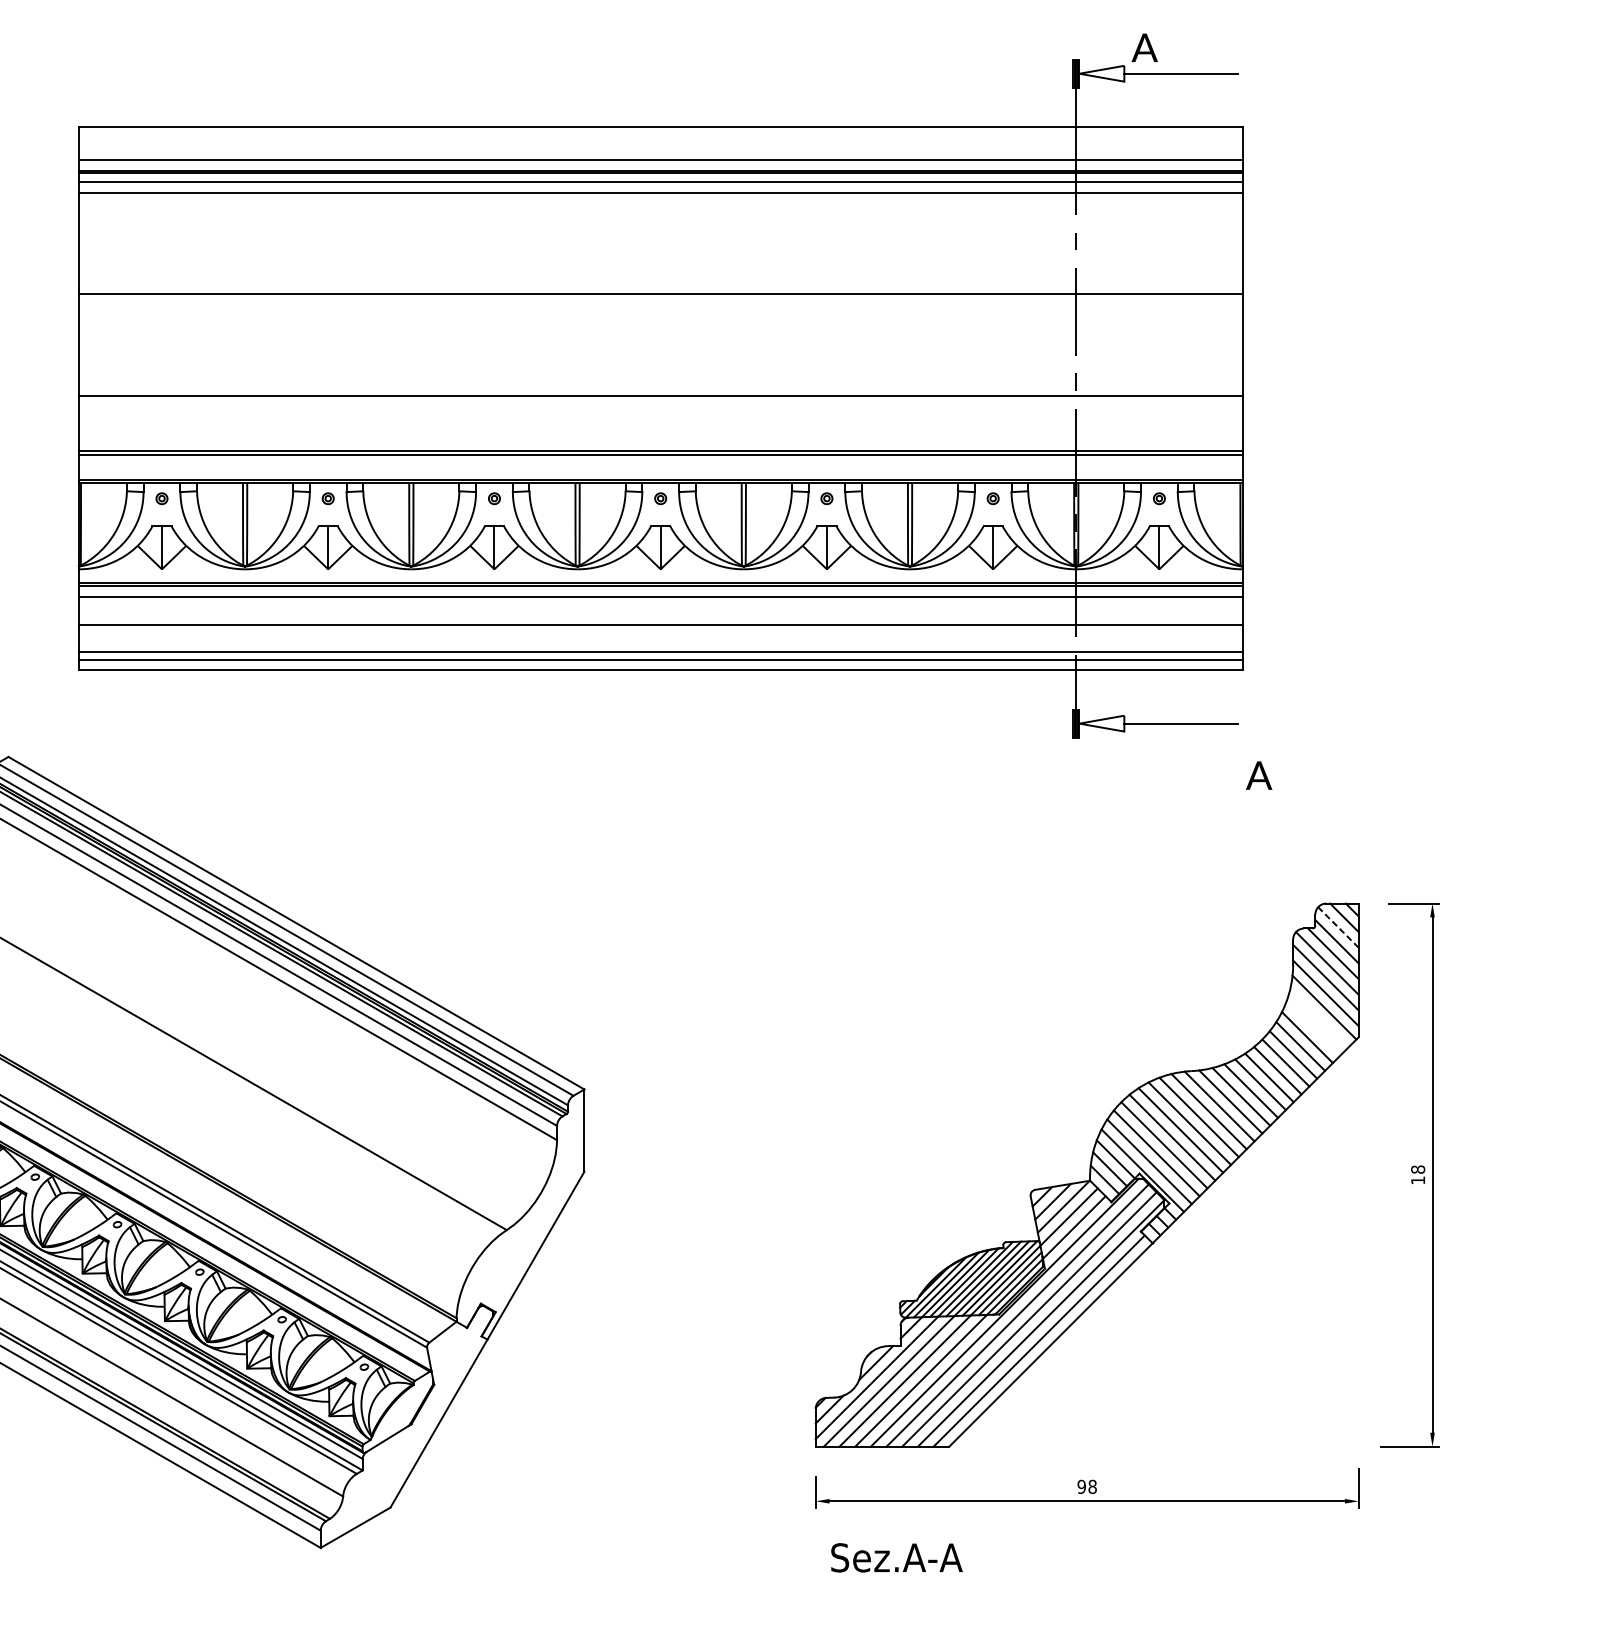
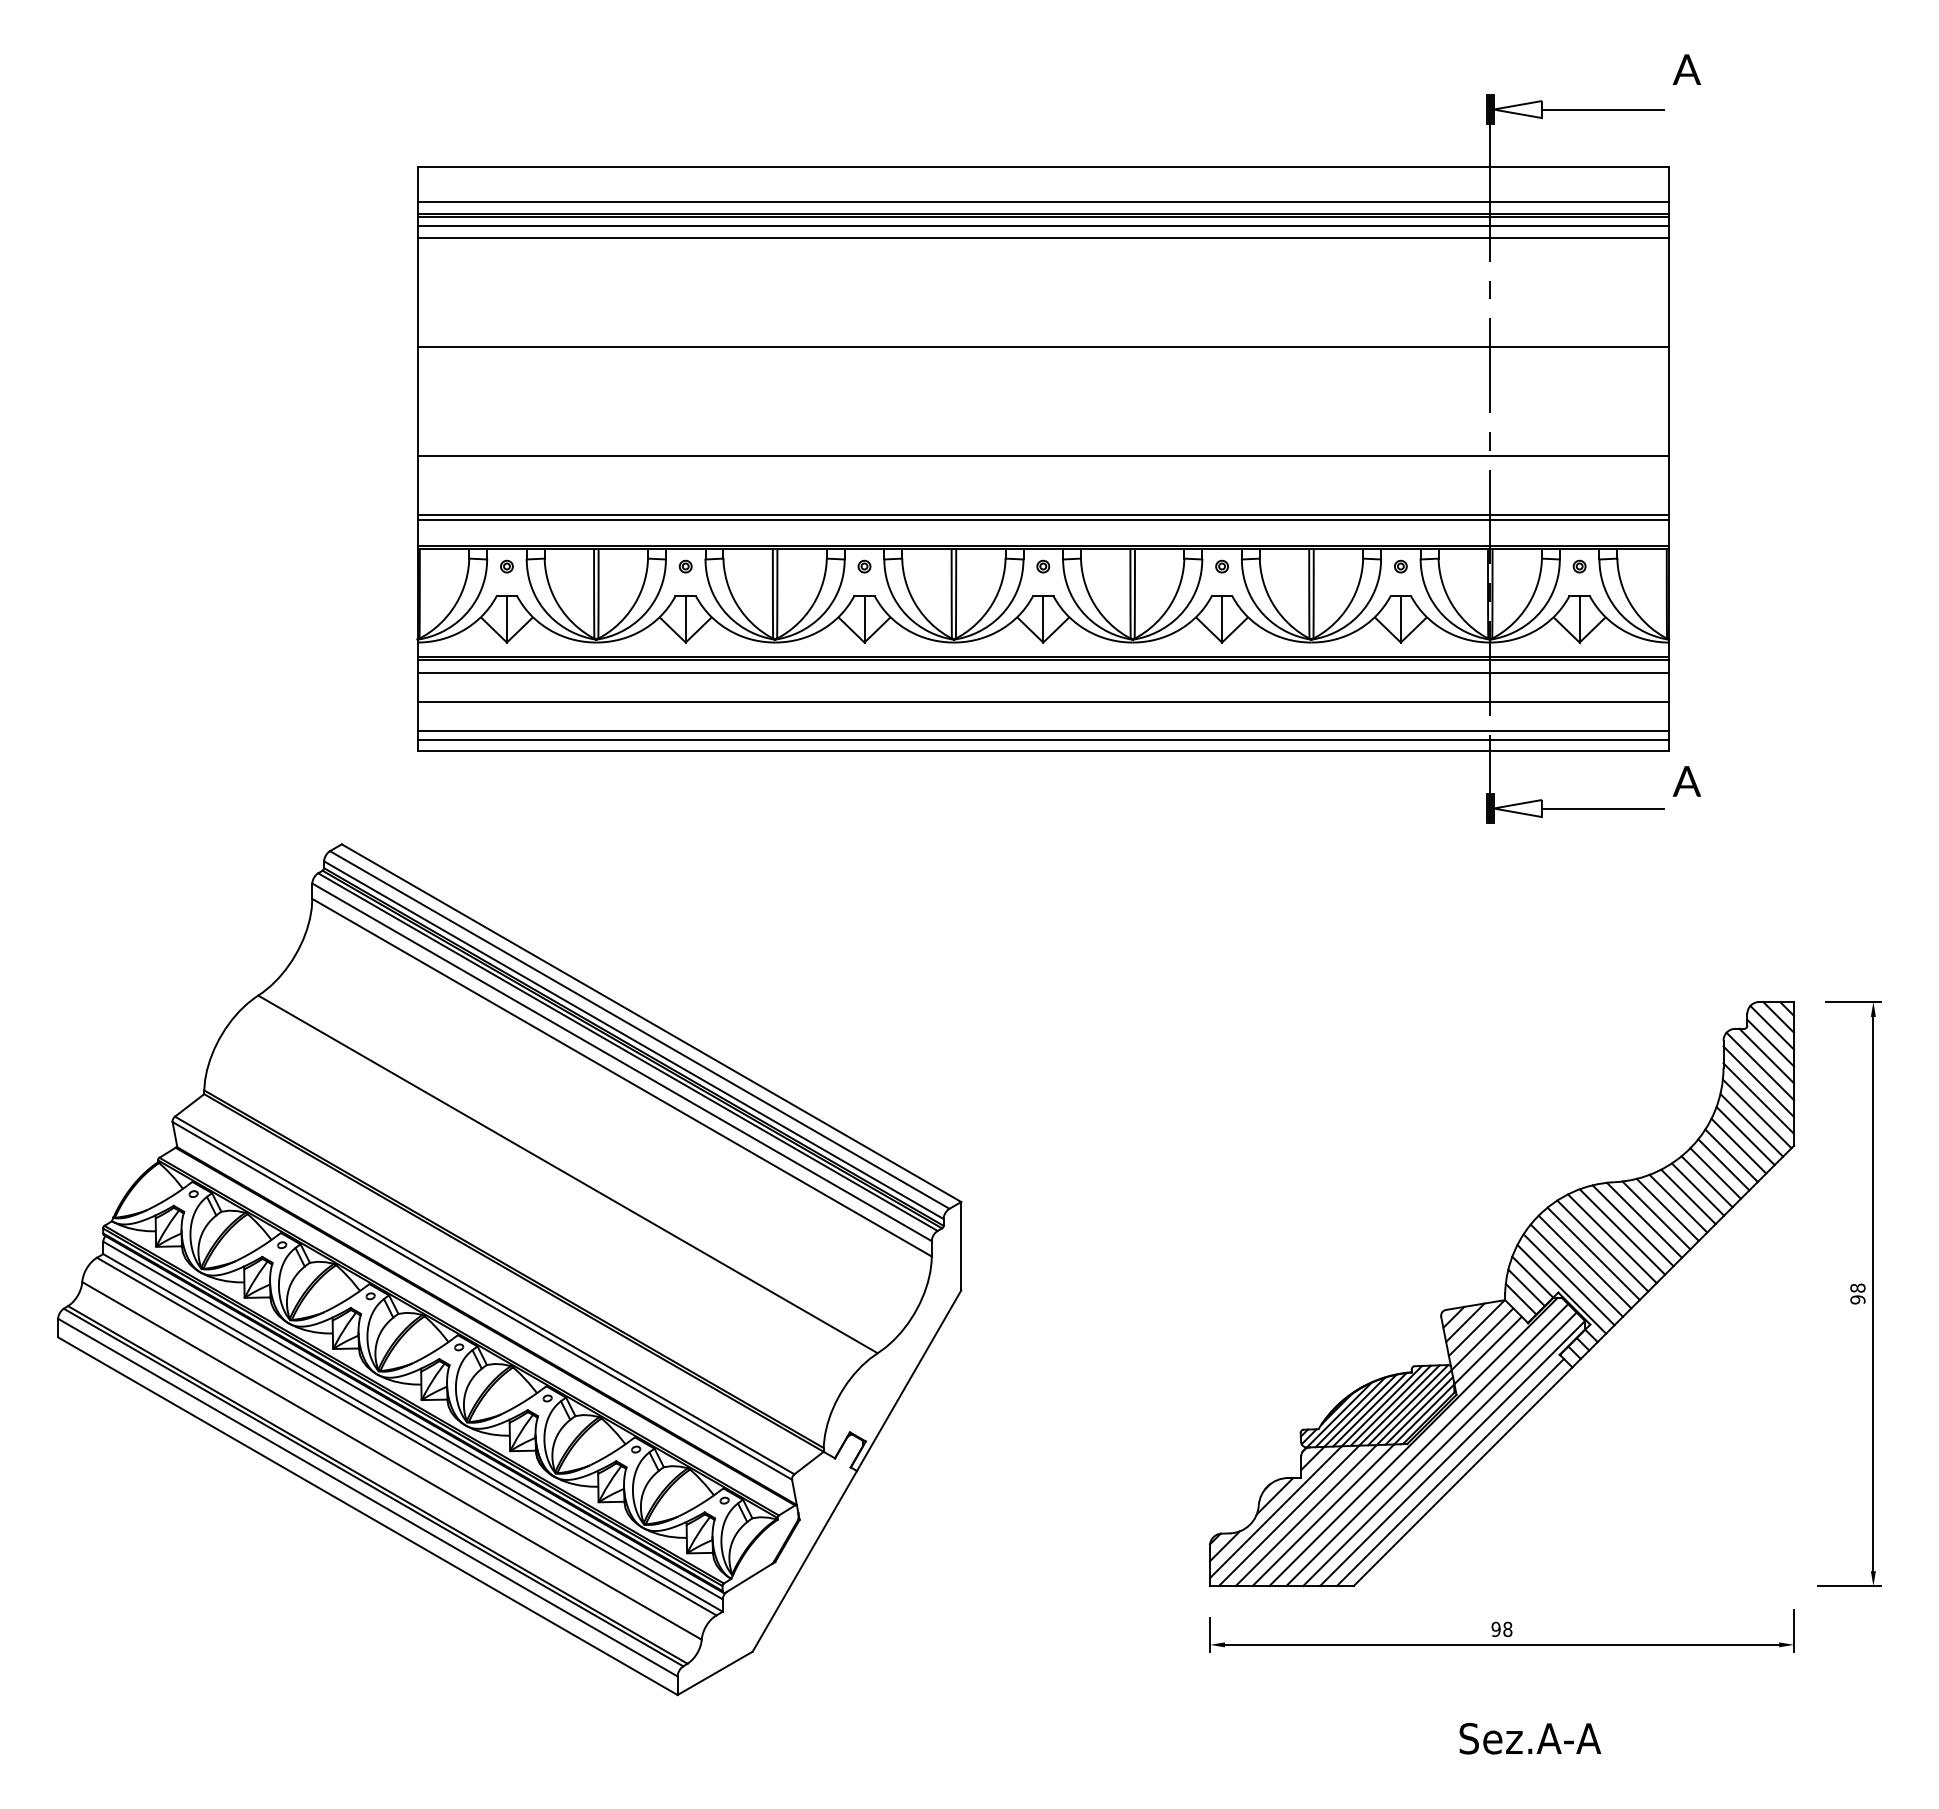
text: (1144, 47) -> (1686, 69), moved
text: (1258, 775) -> (1686, 781), moved
line: (1338, 927) -> (1772, 1027), dashed -> solid
line: (1319, 1018) -> (1751, 1125), added
line: (1313, 1028) -> (1745, 1136), added
text: (1417, 1180) -> (1857, 1299), 18 -> 98
text: (897, 1557) -> (1530, 1738), moved

